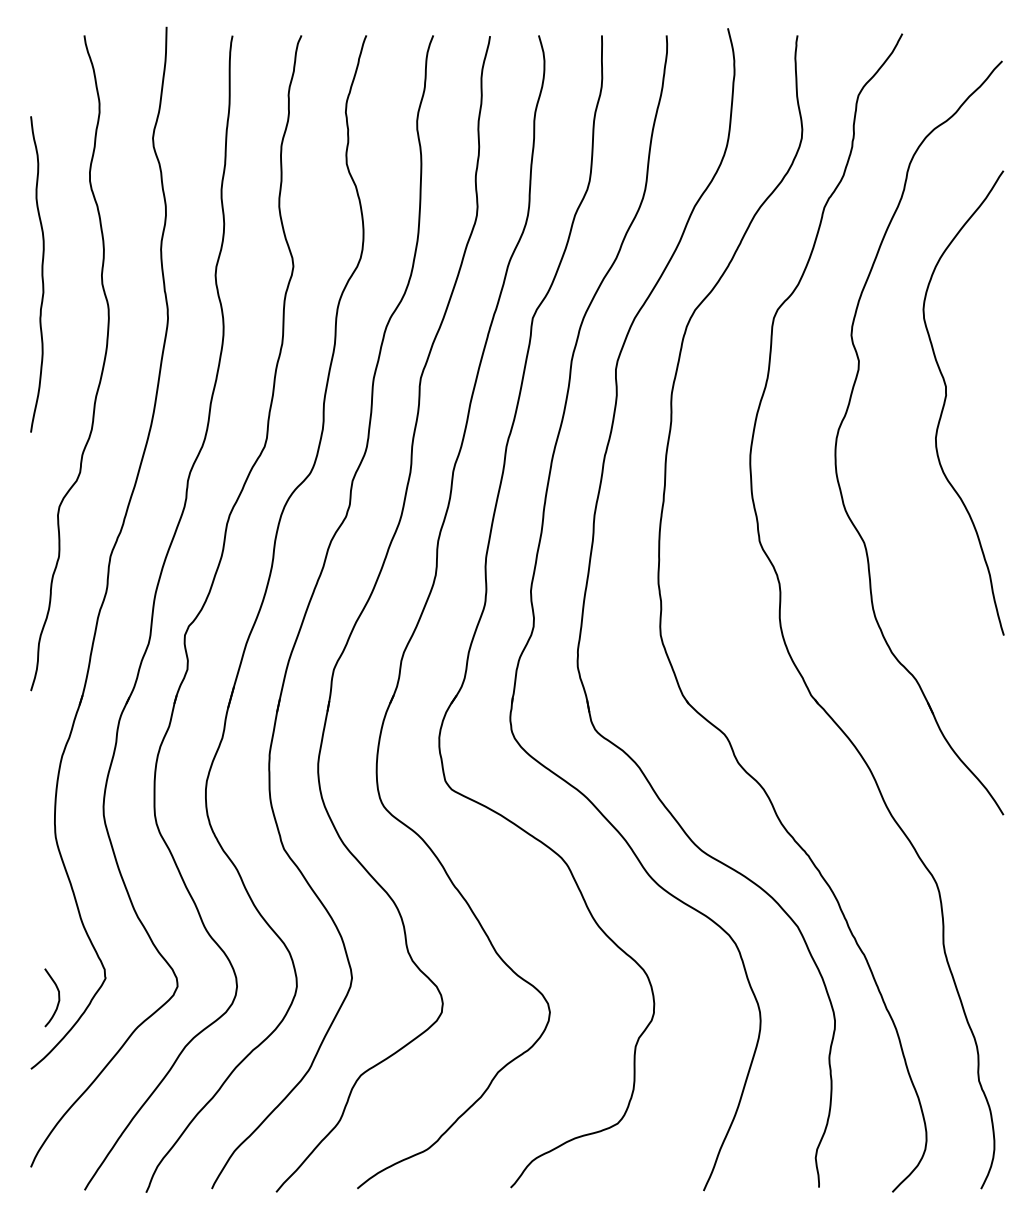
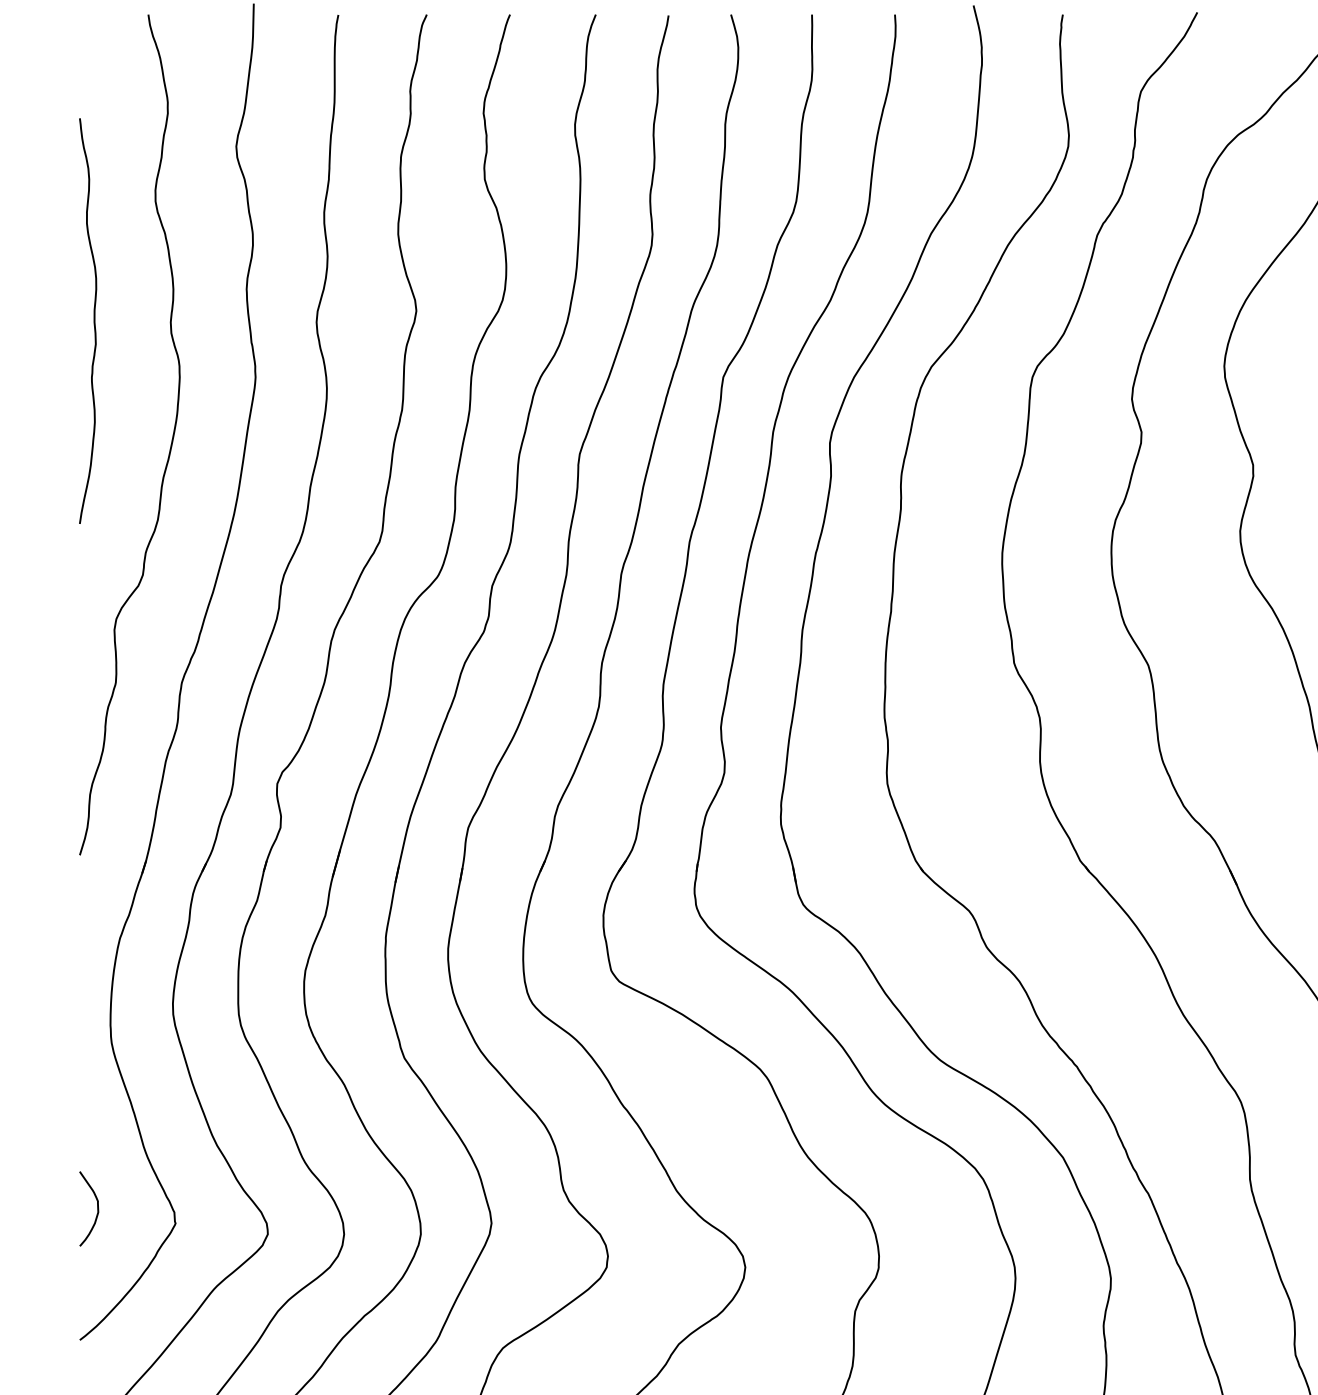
curve: (58, 997) -> (97, 1208), moved

